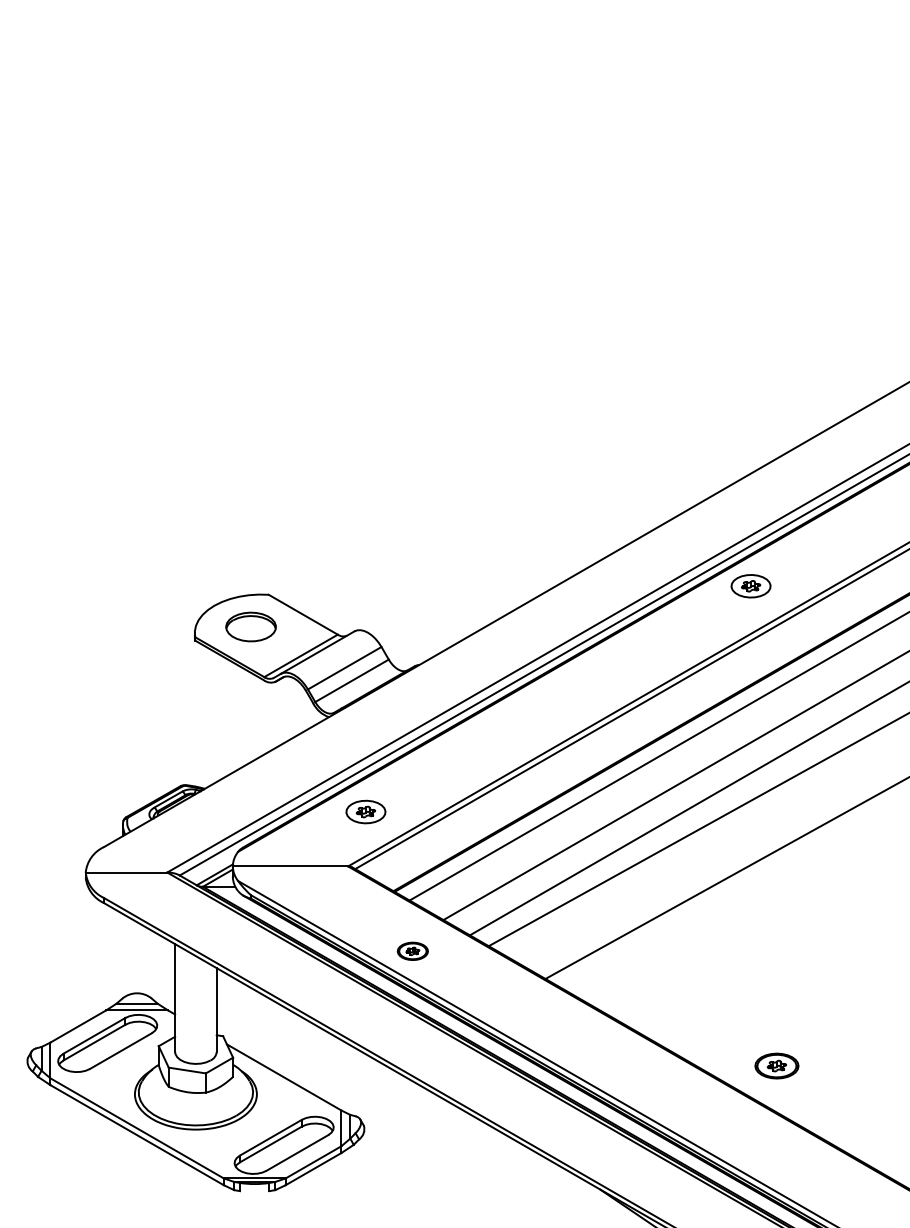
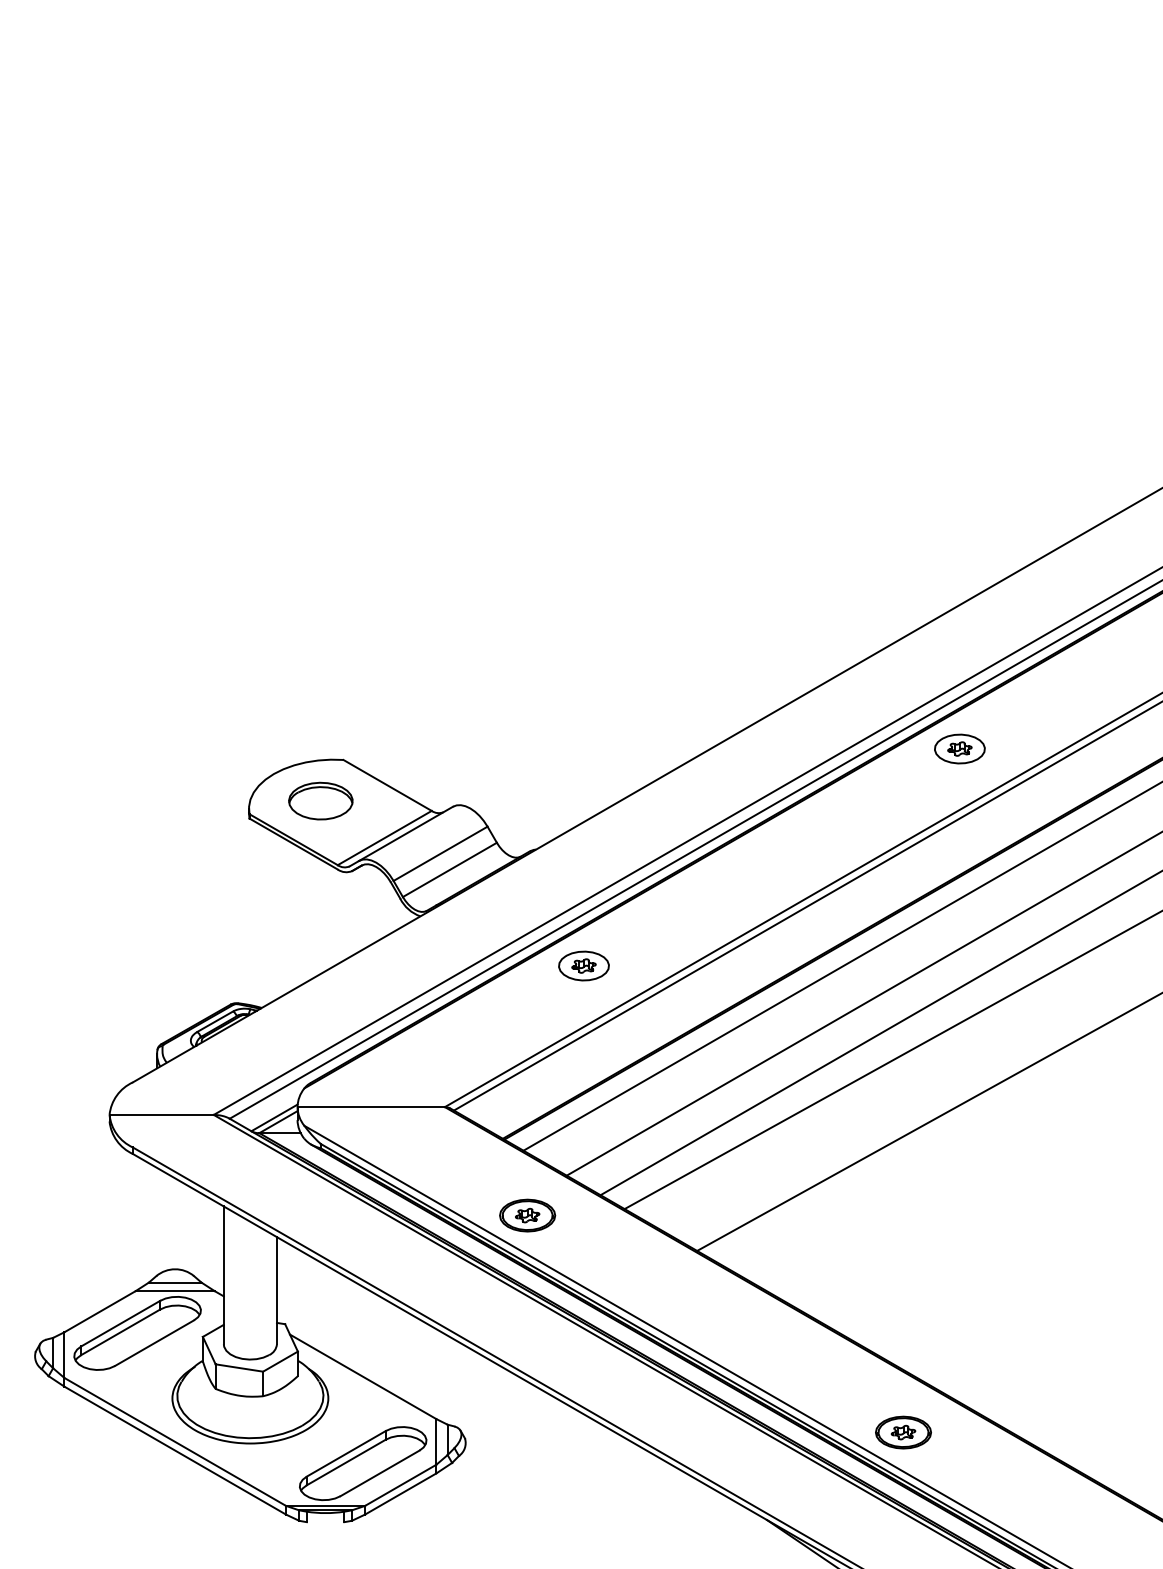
part: (365, 811) -> (583, 965), moved
part: (412, 951) -> (527, 1215), size x1.43
part: (776, 1065) -> (902, 1431), moved

